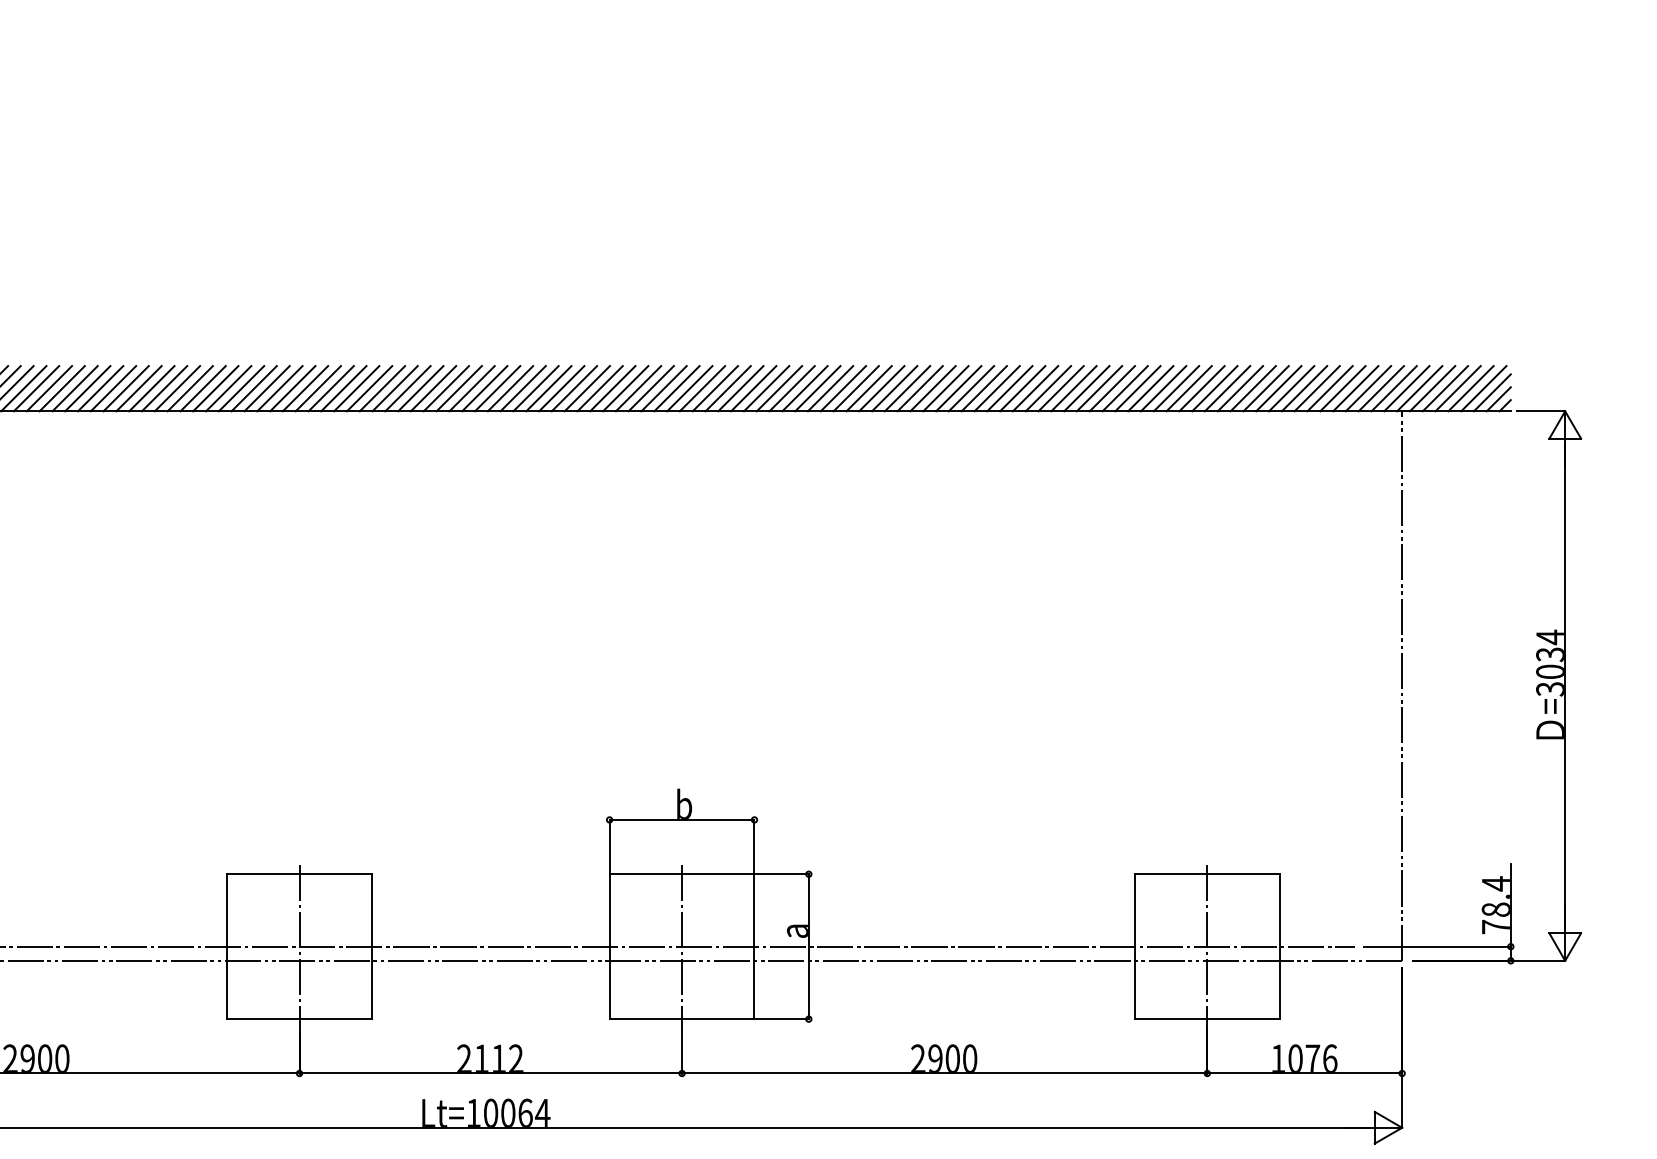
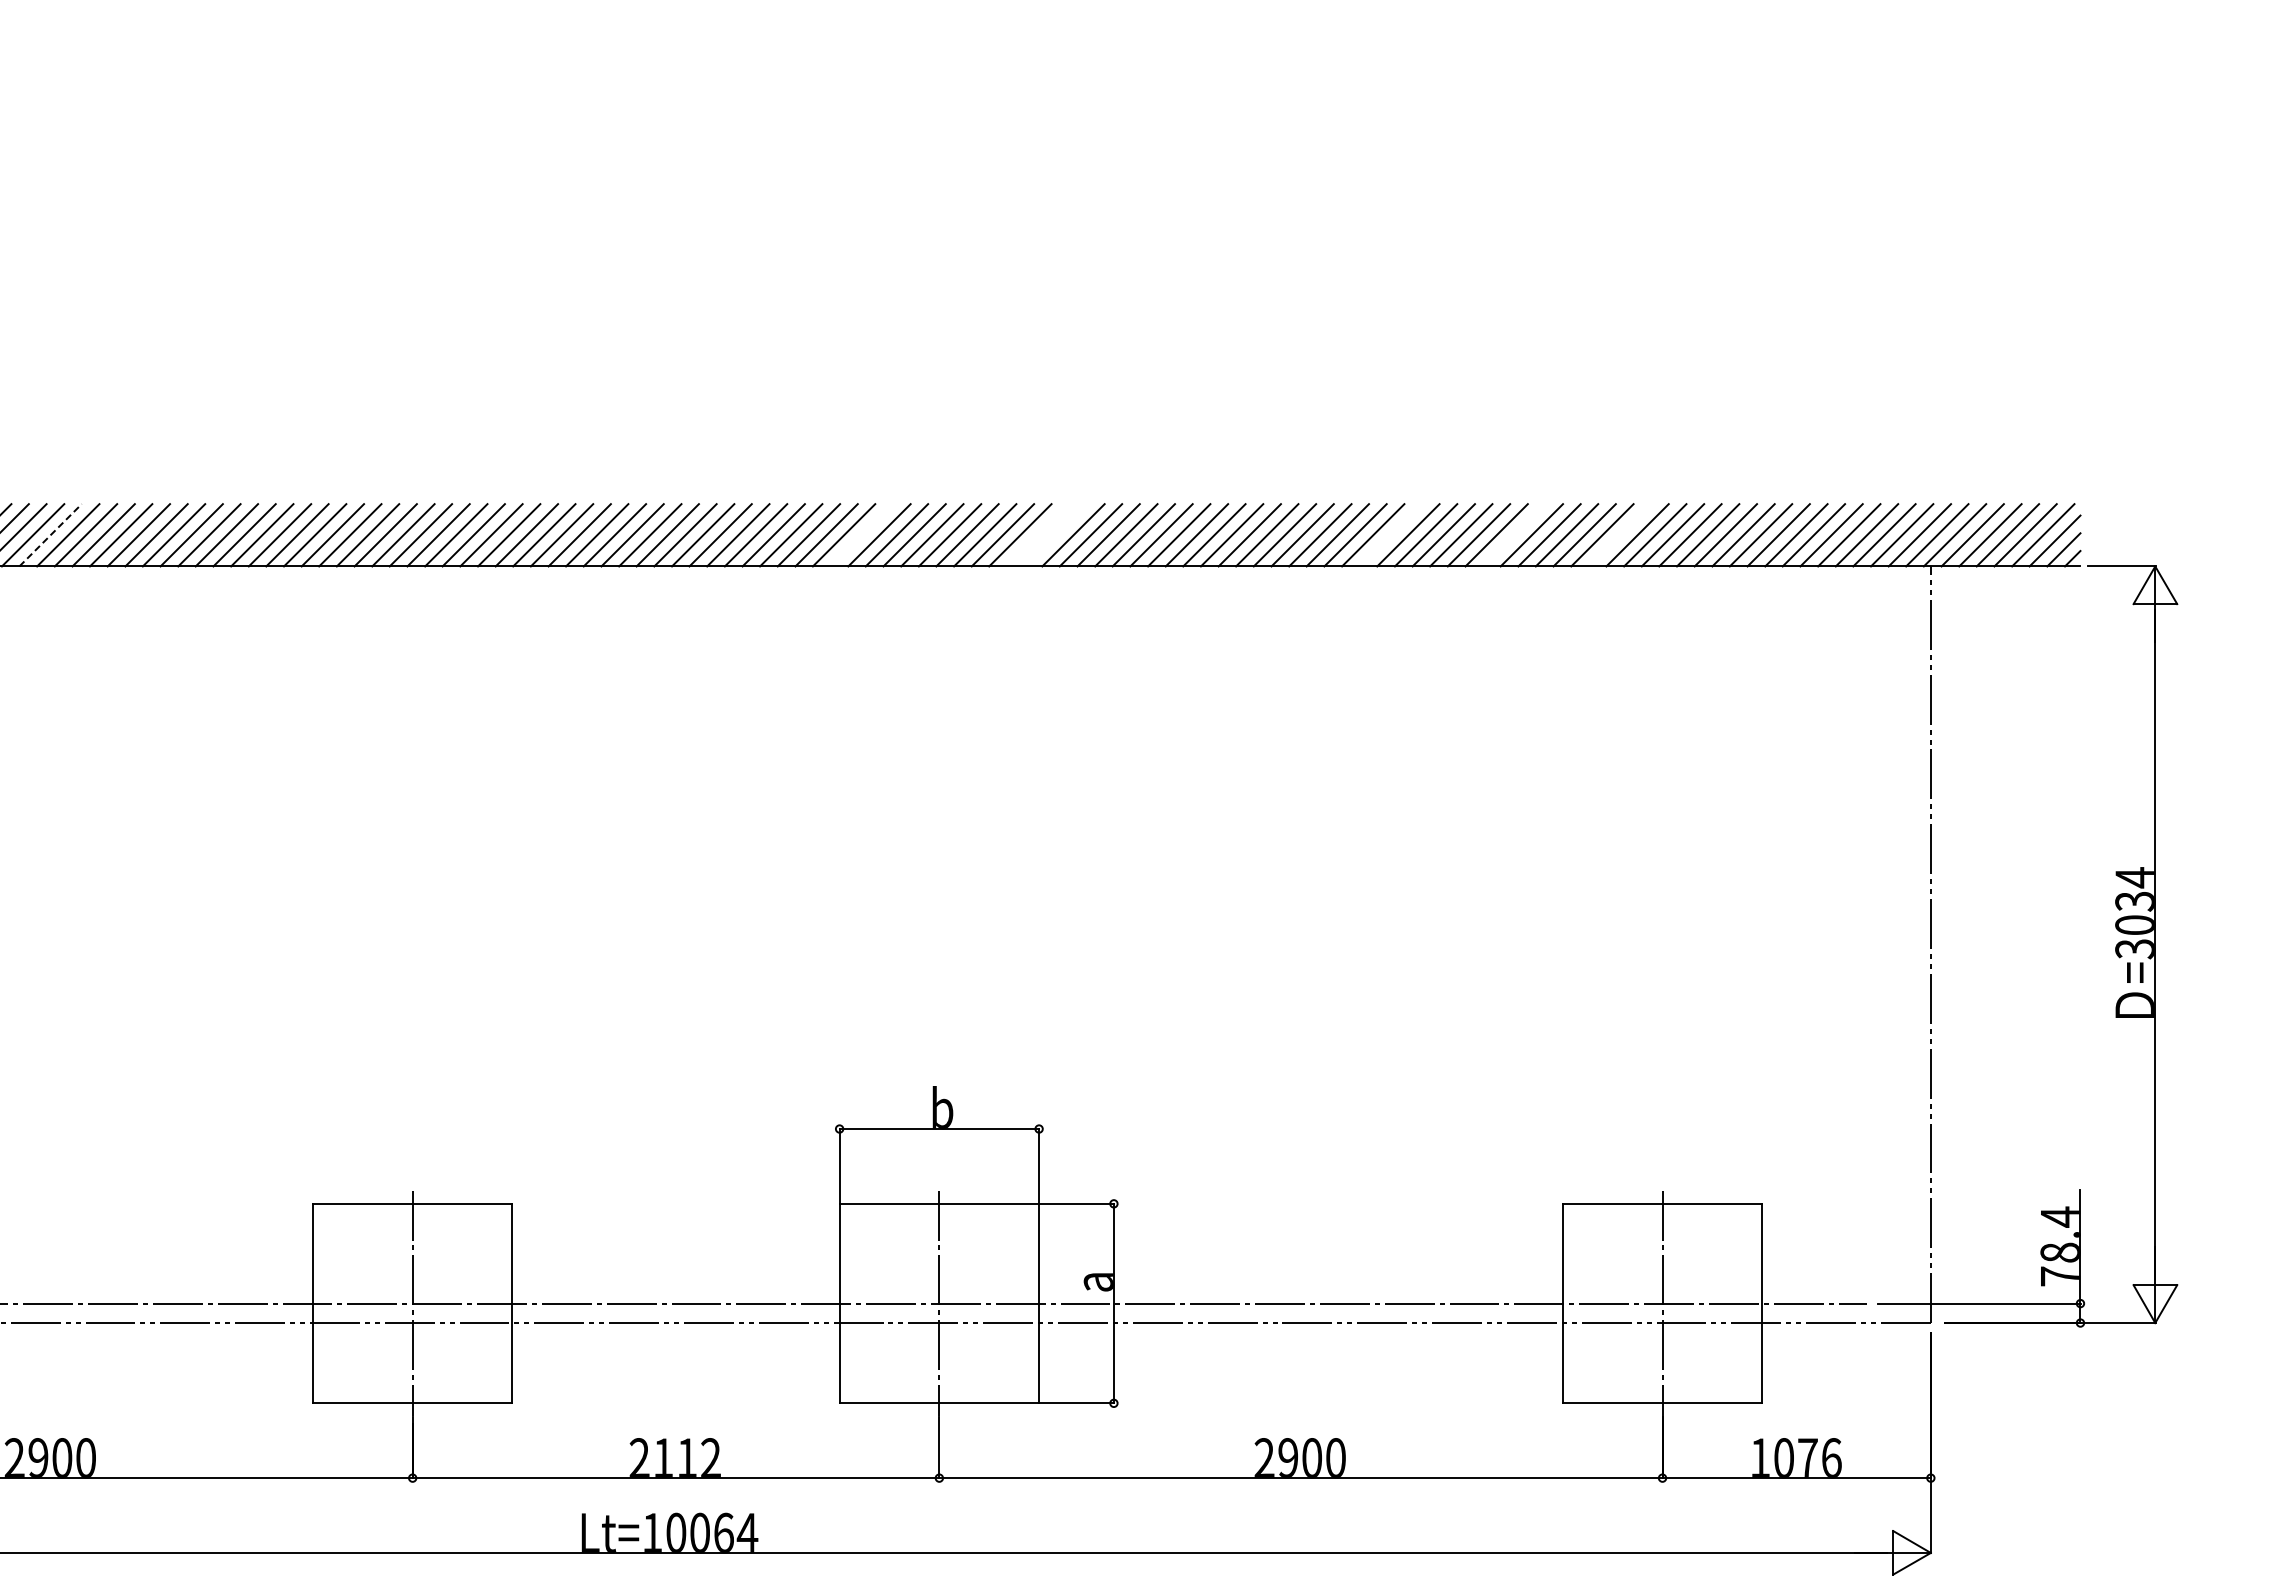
line: (36, 388) -> (50, 534), solid -> dashed
line: (625, 388) -> (861, 535), removed
line: (753, 388) -> (1037, 535), removed
line: (766, 388) -> (1055, 535), removed
line: (1009, 388) -> (1390, 535), removed
line: (1099, 388) -> (1513, 535), removed
line: (1176, 388) -> (1619, 535), removed

